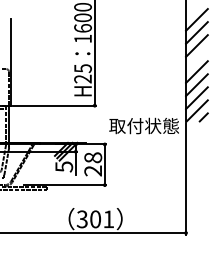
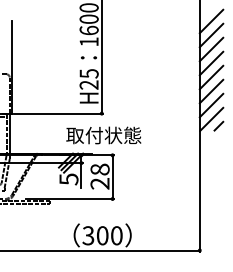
line: (196, 59) -> (211, 63), added
text: (143, 126) -> (103, 135), moved
text: (108, 219) -> (116, 235), 301 -> 300

